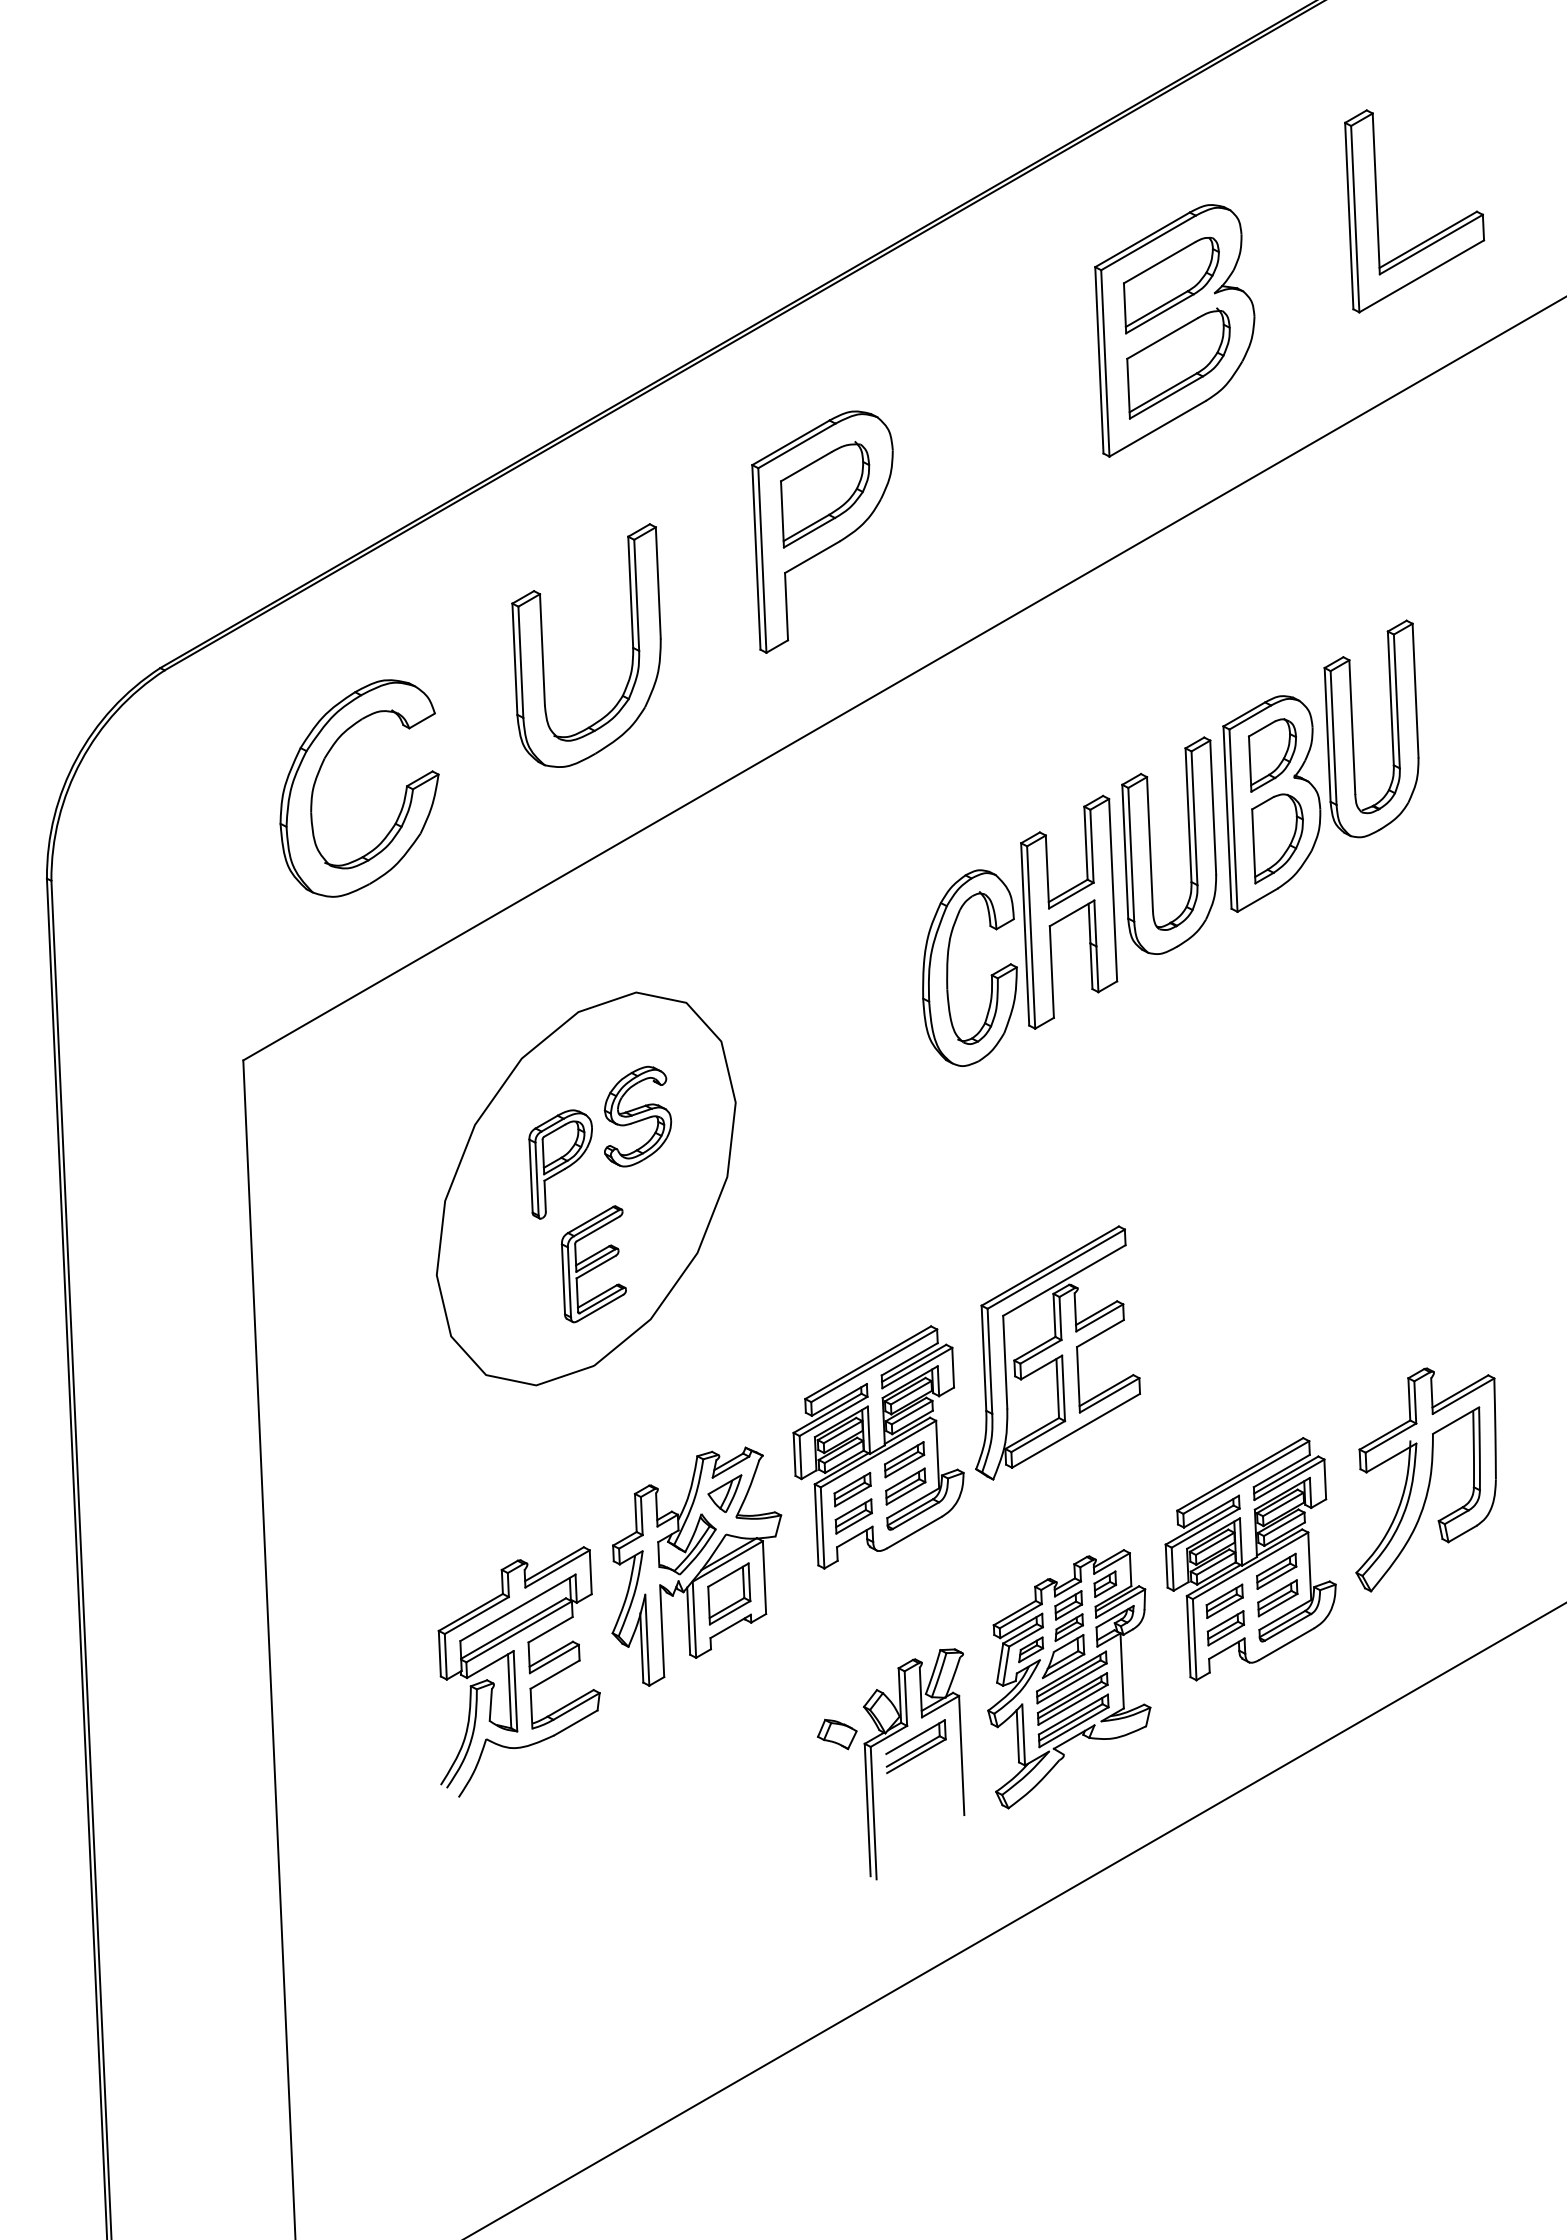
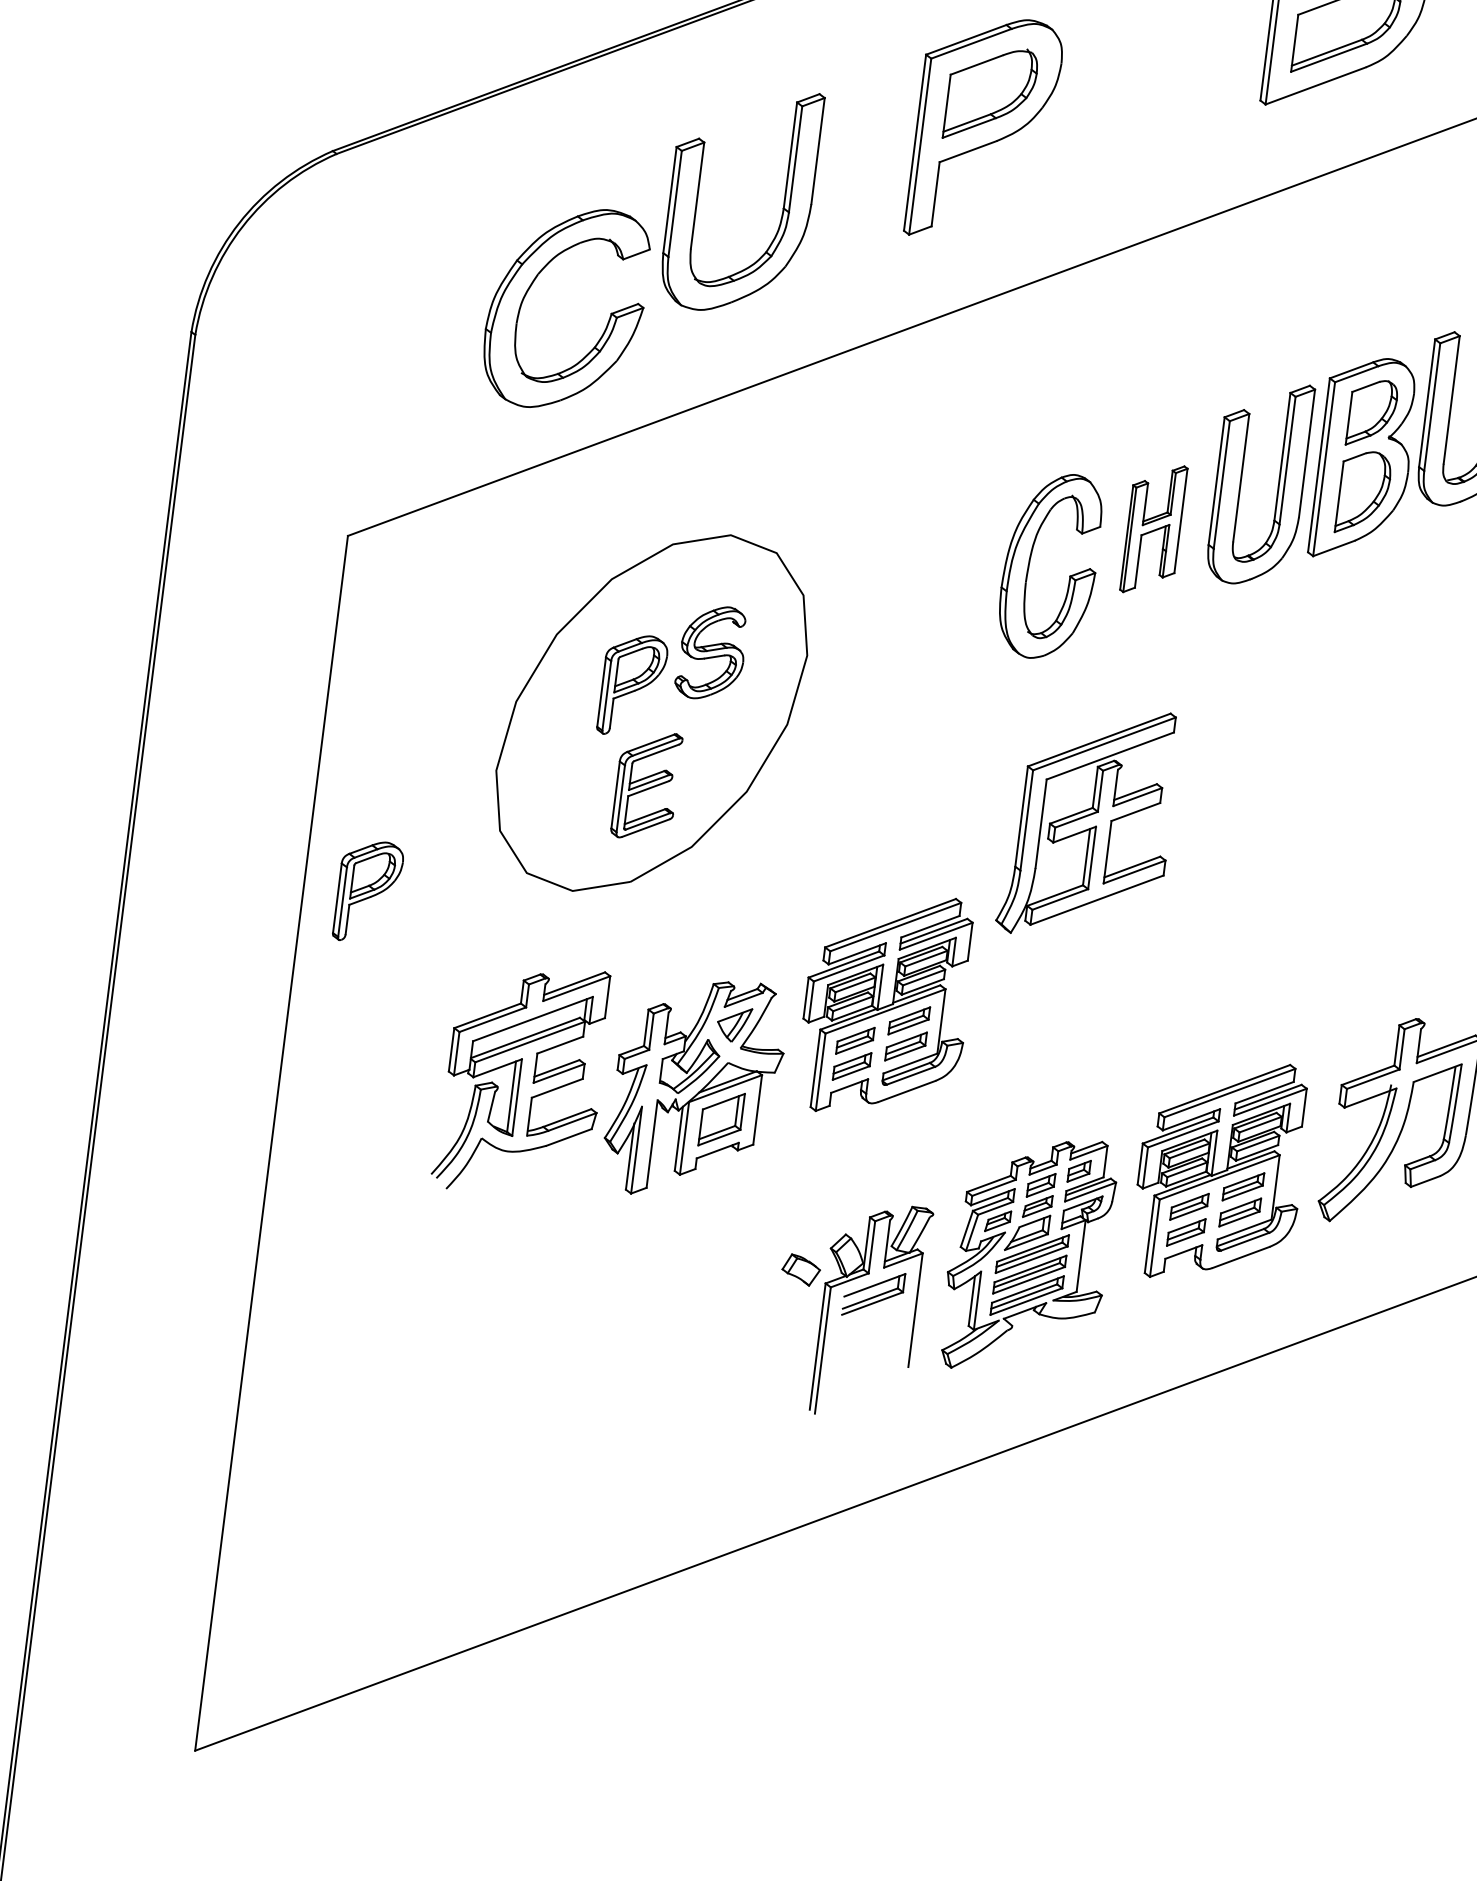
part: (319, 773) -> (530, 287), moved
part: (1069, 911) -> (1154, 528), size x0.6
part: (1057, 1352) -> (1092, 823), moved
part: (325, 1422) -> (367, 891), added
part: (518, 1671) -> (523, 1079), moved

